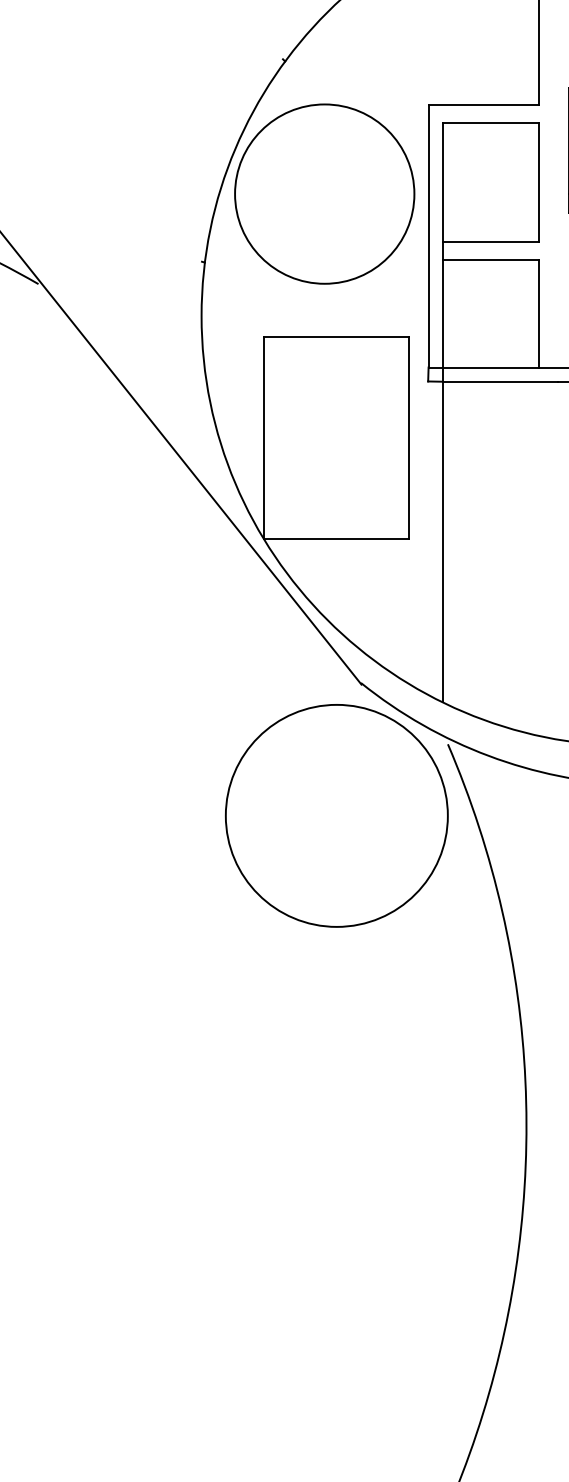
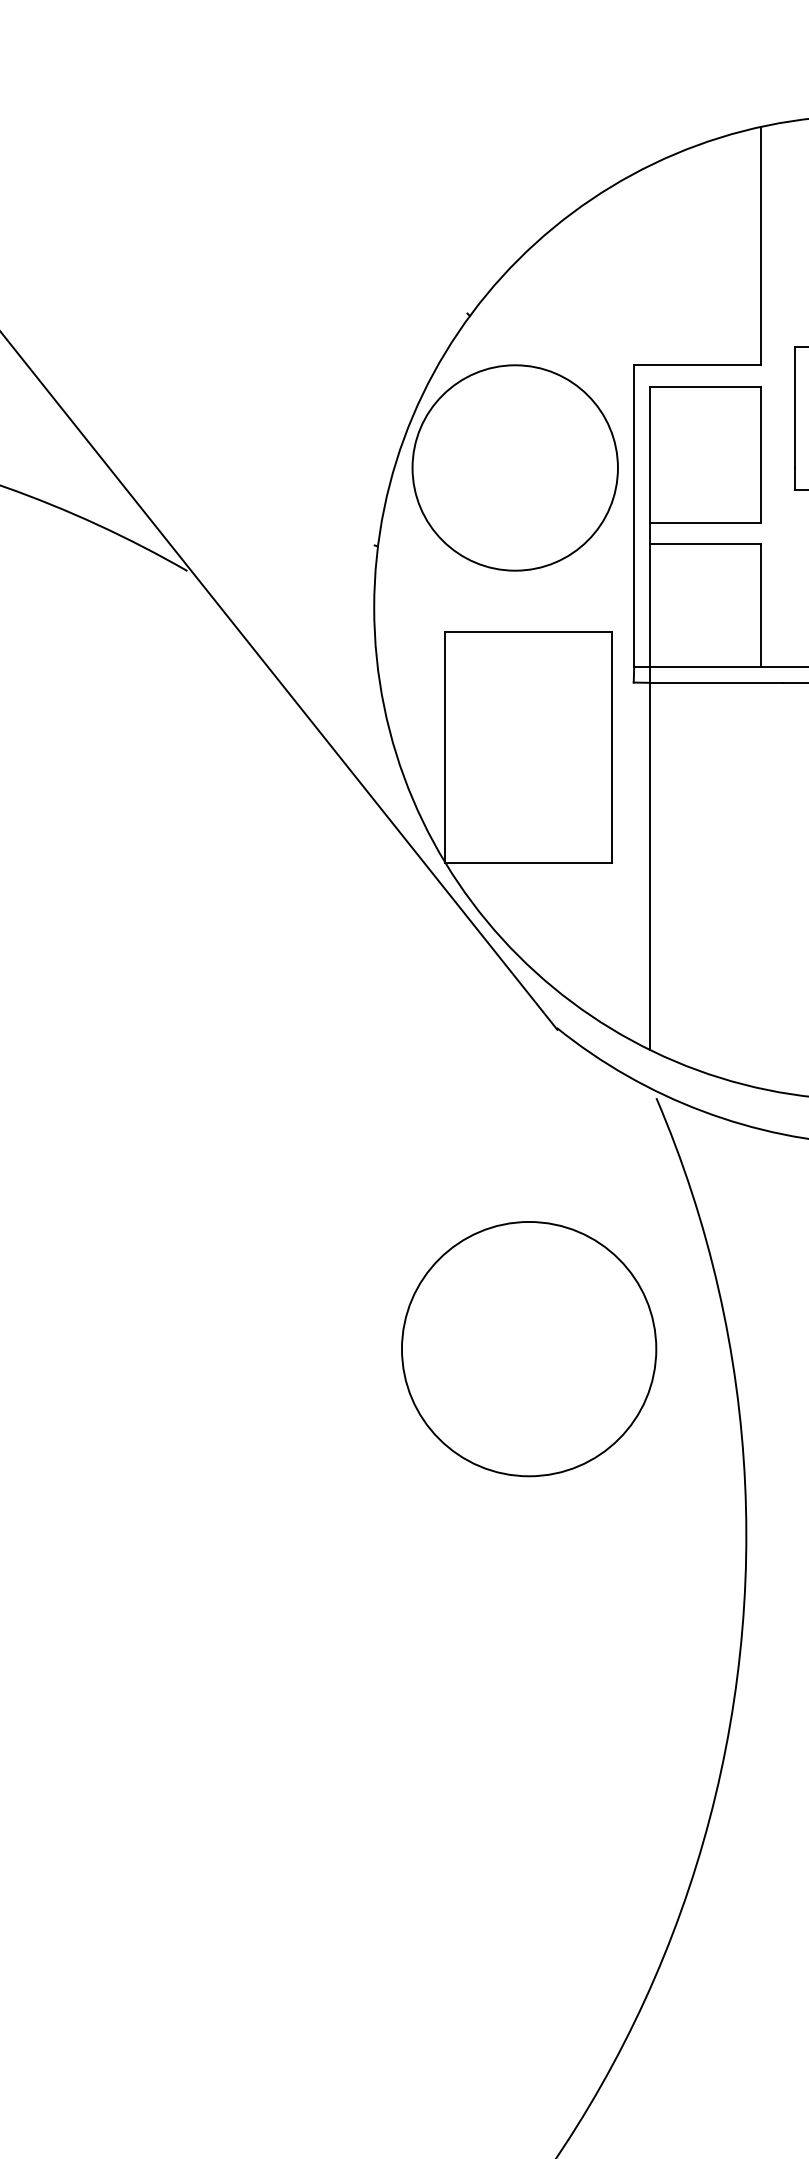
circle: (337, 816) -> (529, 1349), moved

